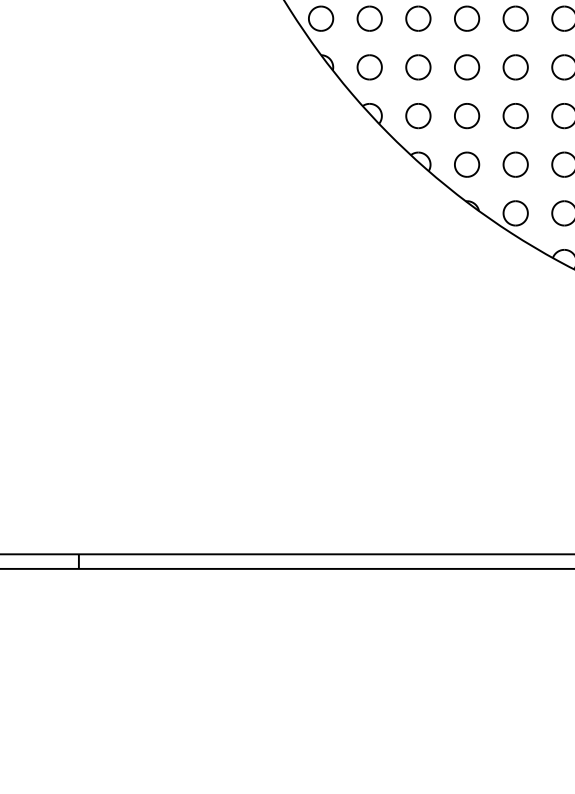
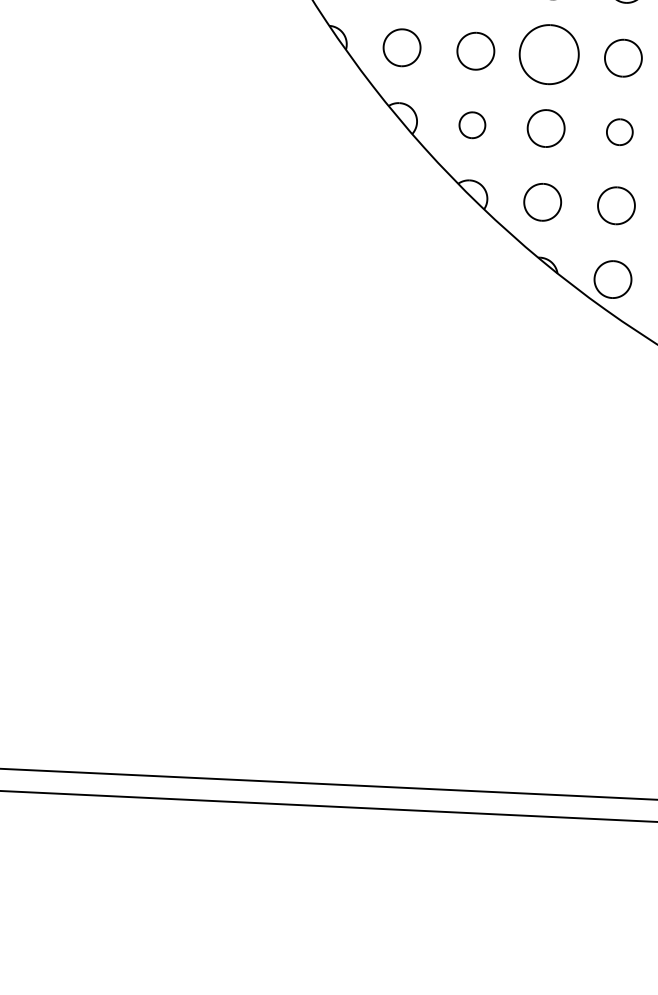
part: (467, 67) -> (550, 54), size x1.6
part: (418, 116) -> (472, 125), size x0.7
part: (515, 116) -> (619, 132), size x0.7

